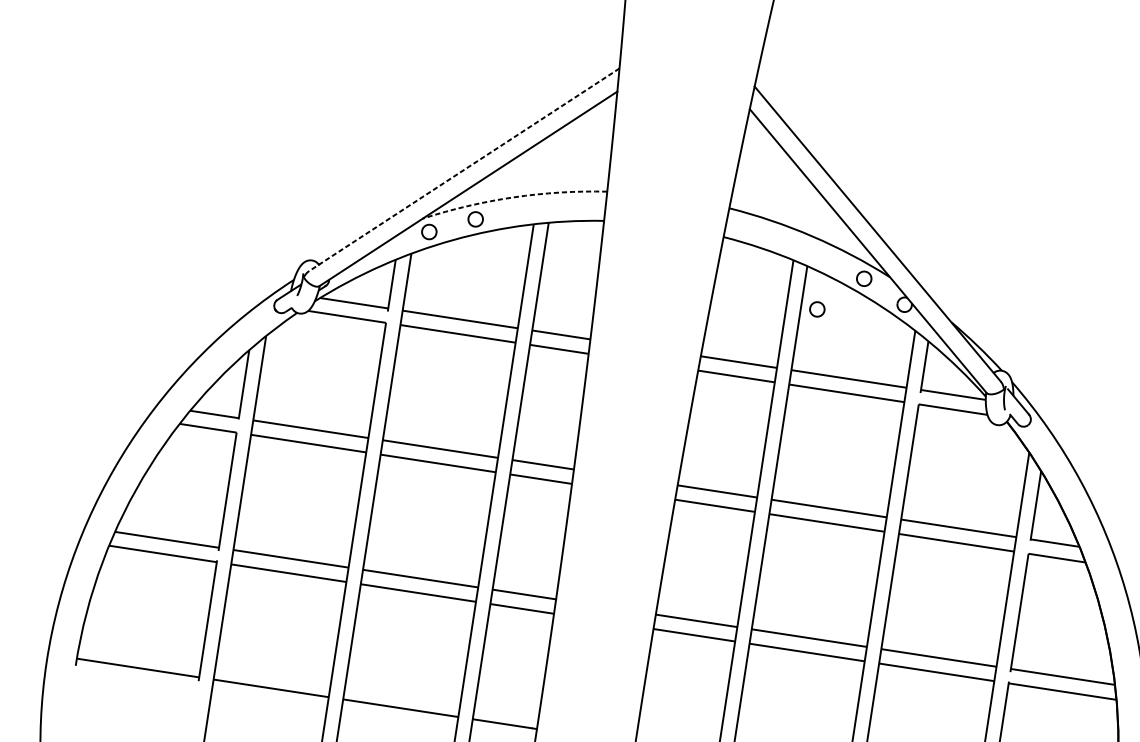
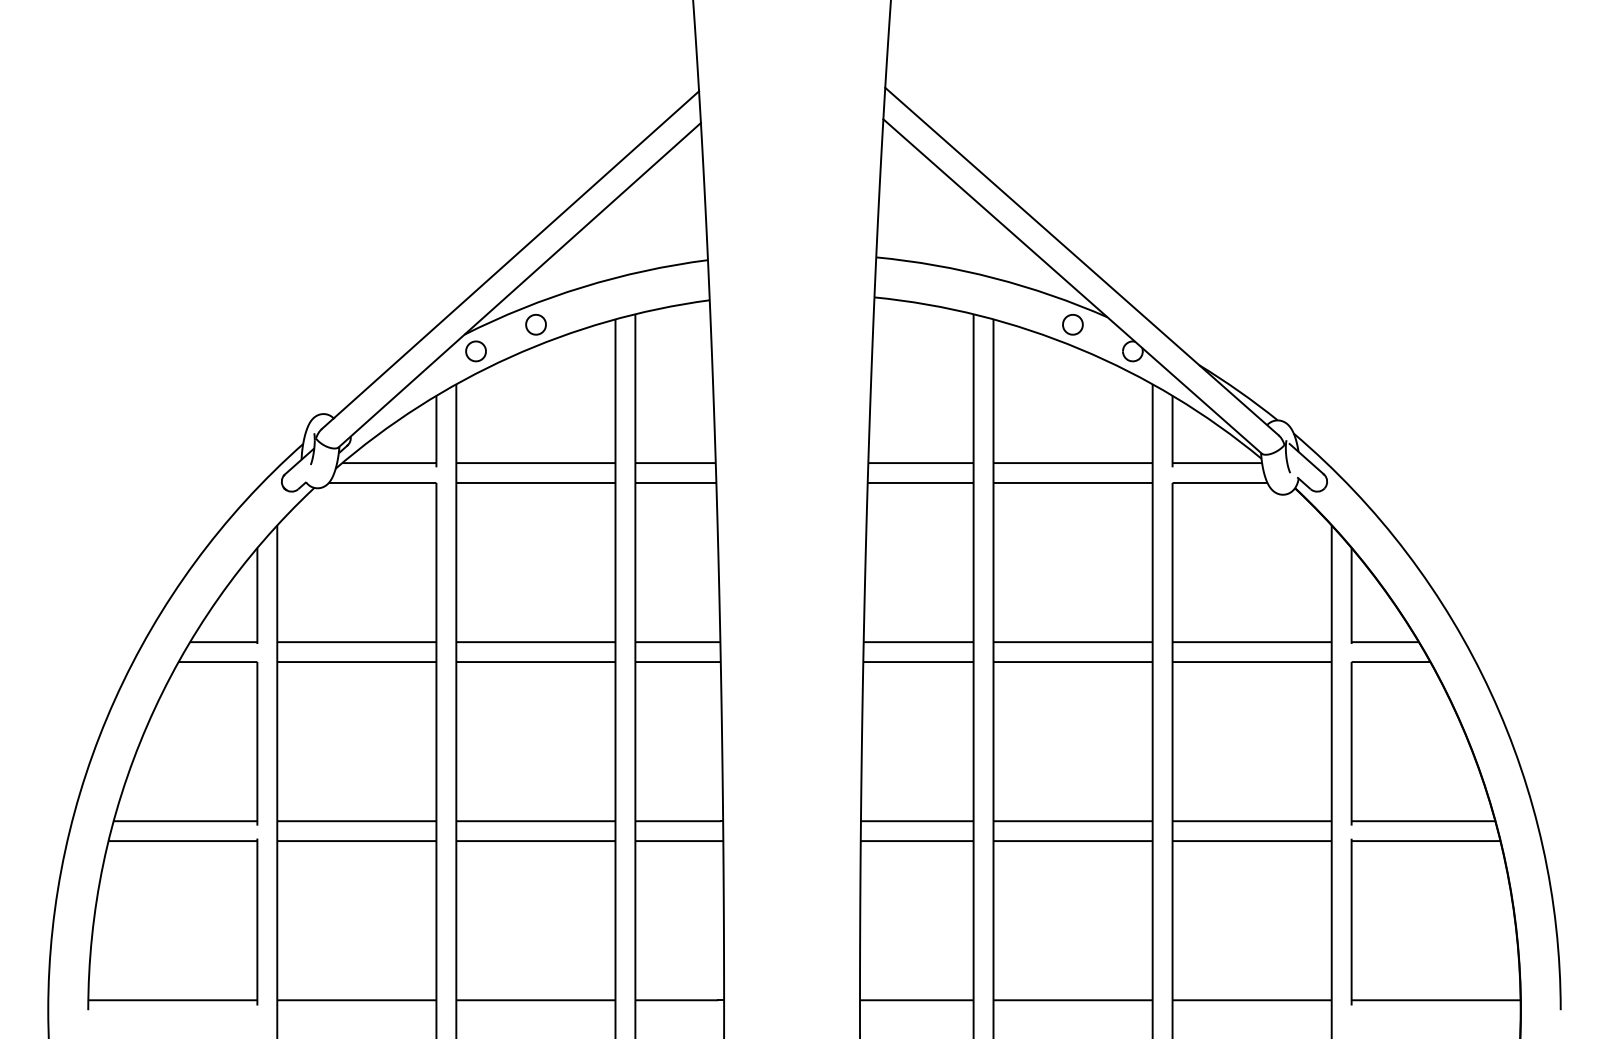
line: (464, 170) -> (510, 260), dashed -> solid
arc: (514, 197) -> (583, 287), dashed -> solid
part: (817, 309) -> (1015, 375), removed

